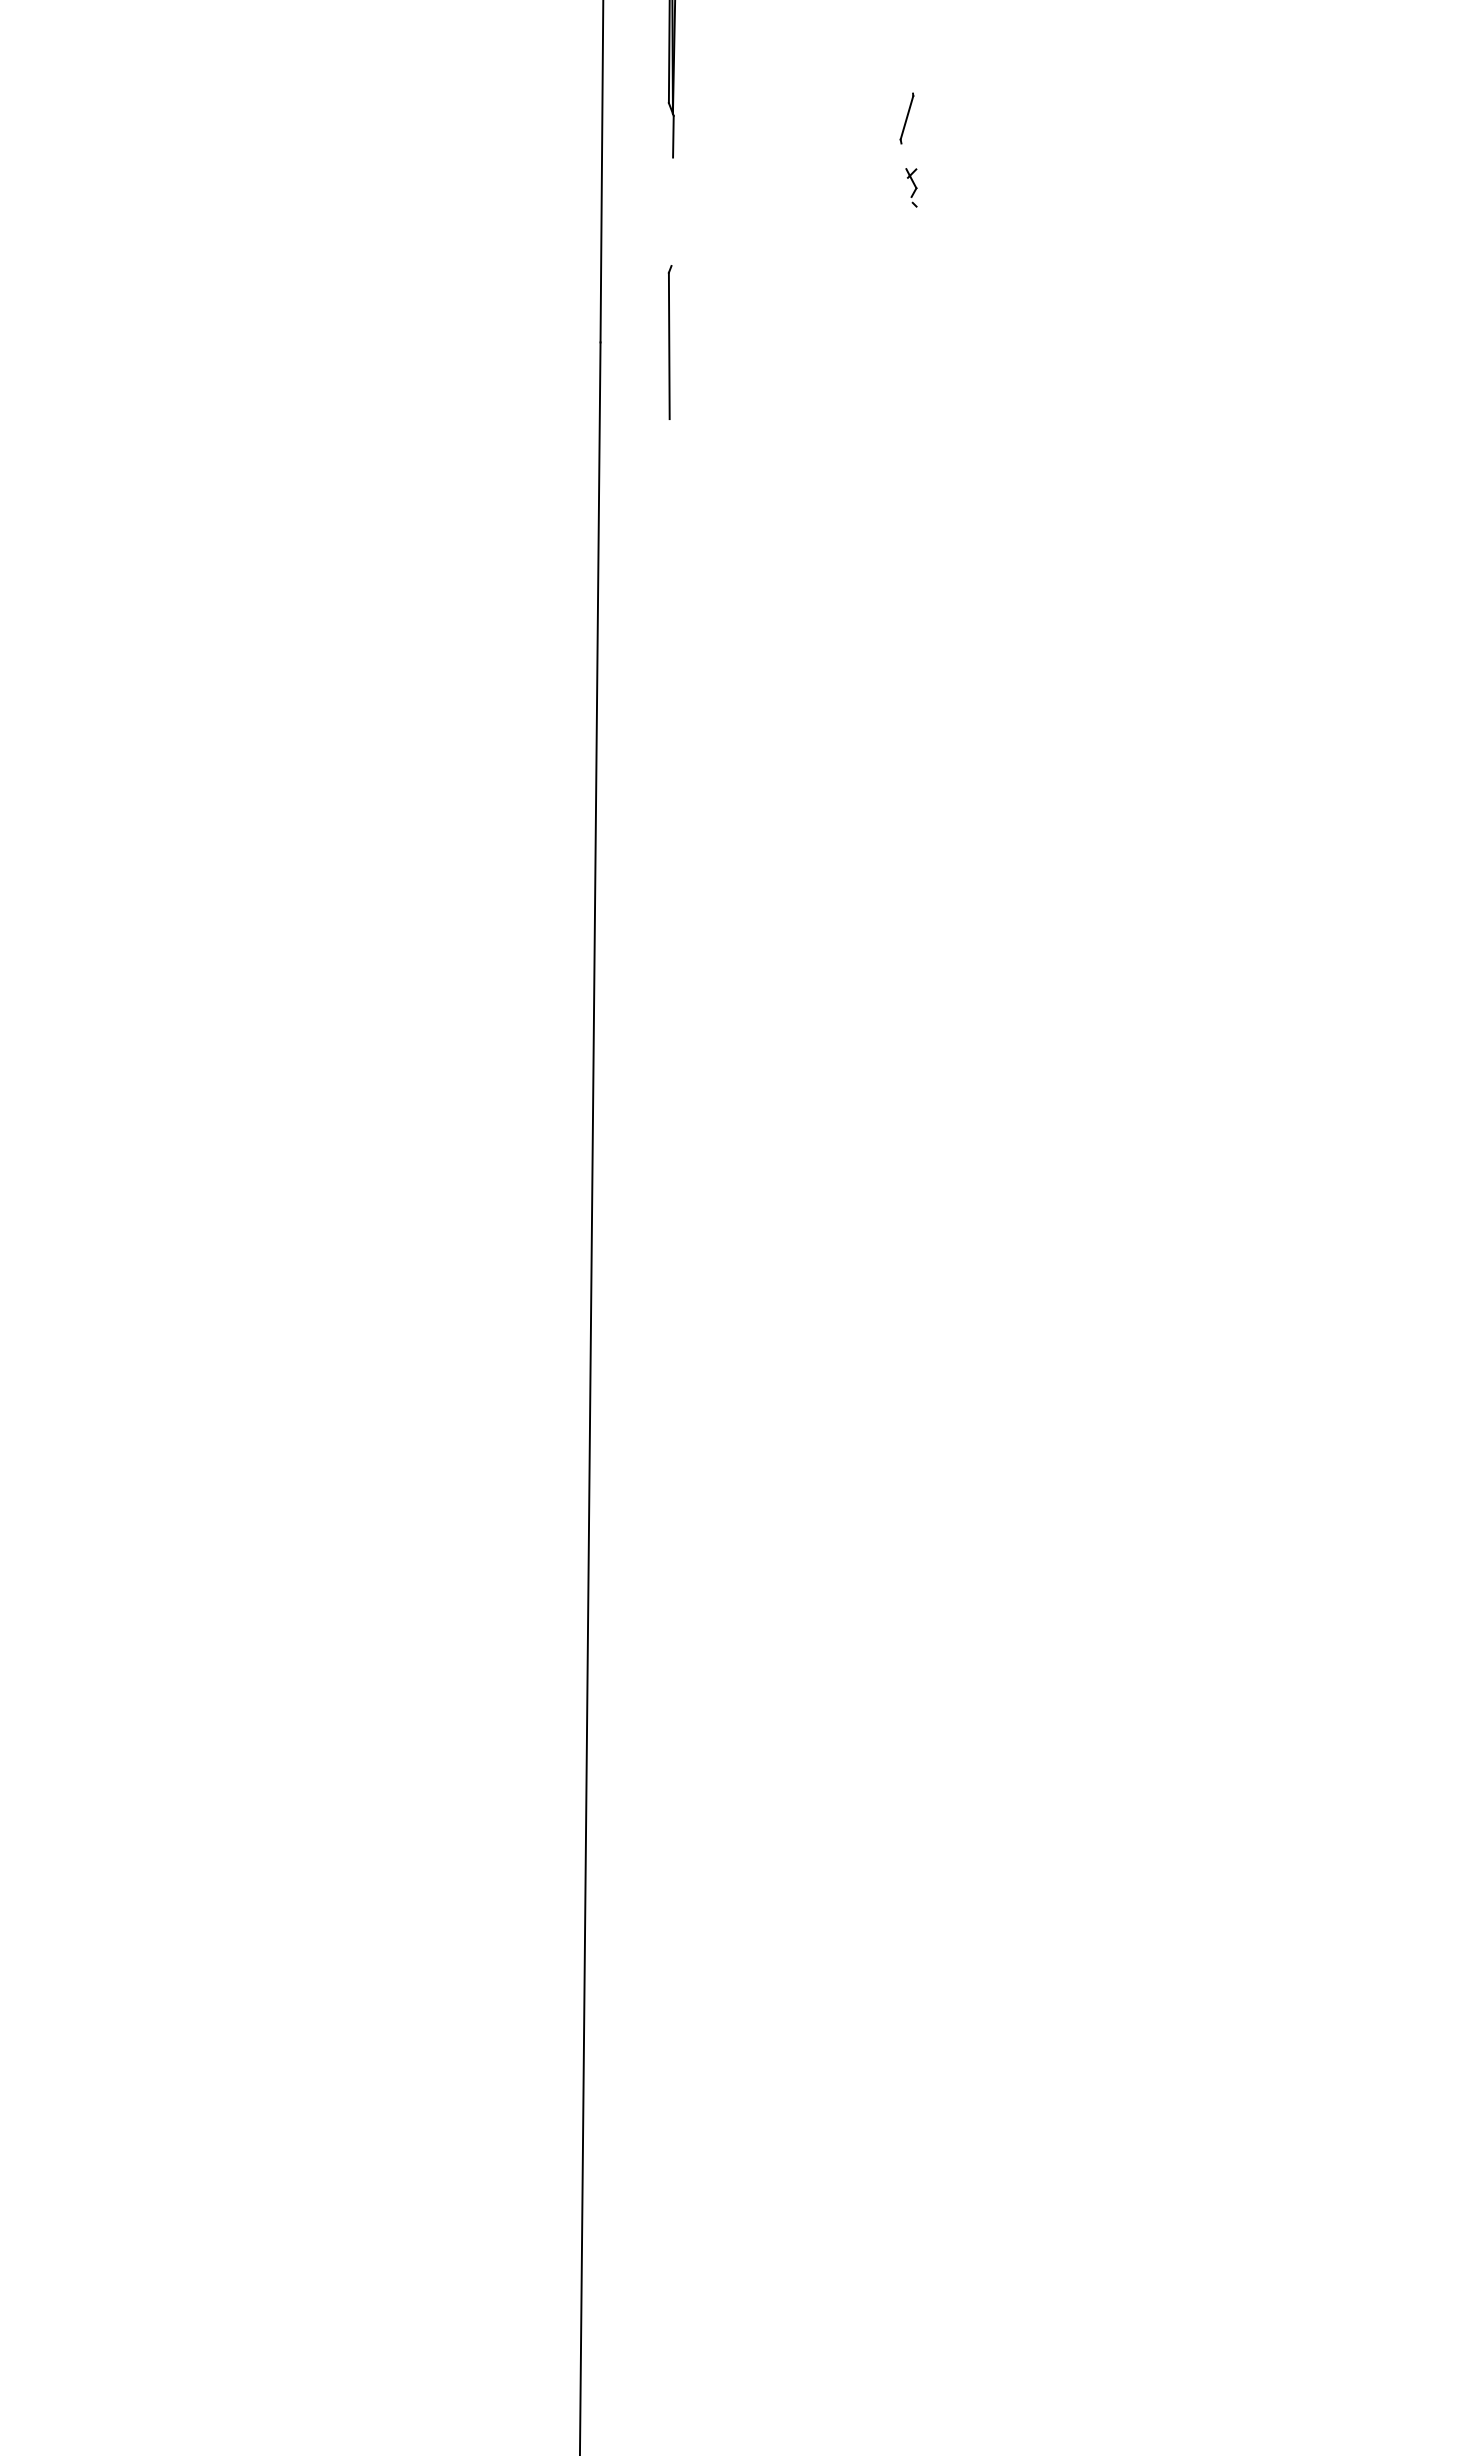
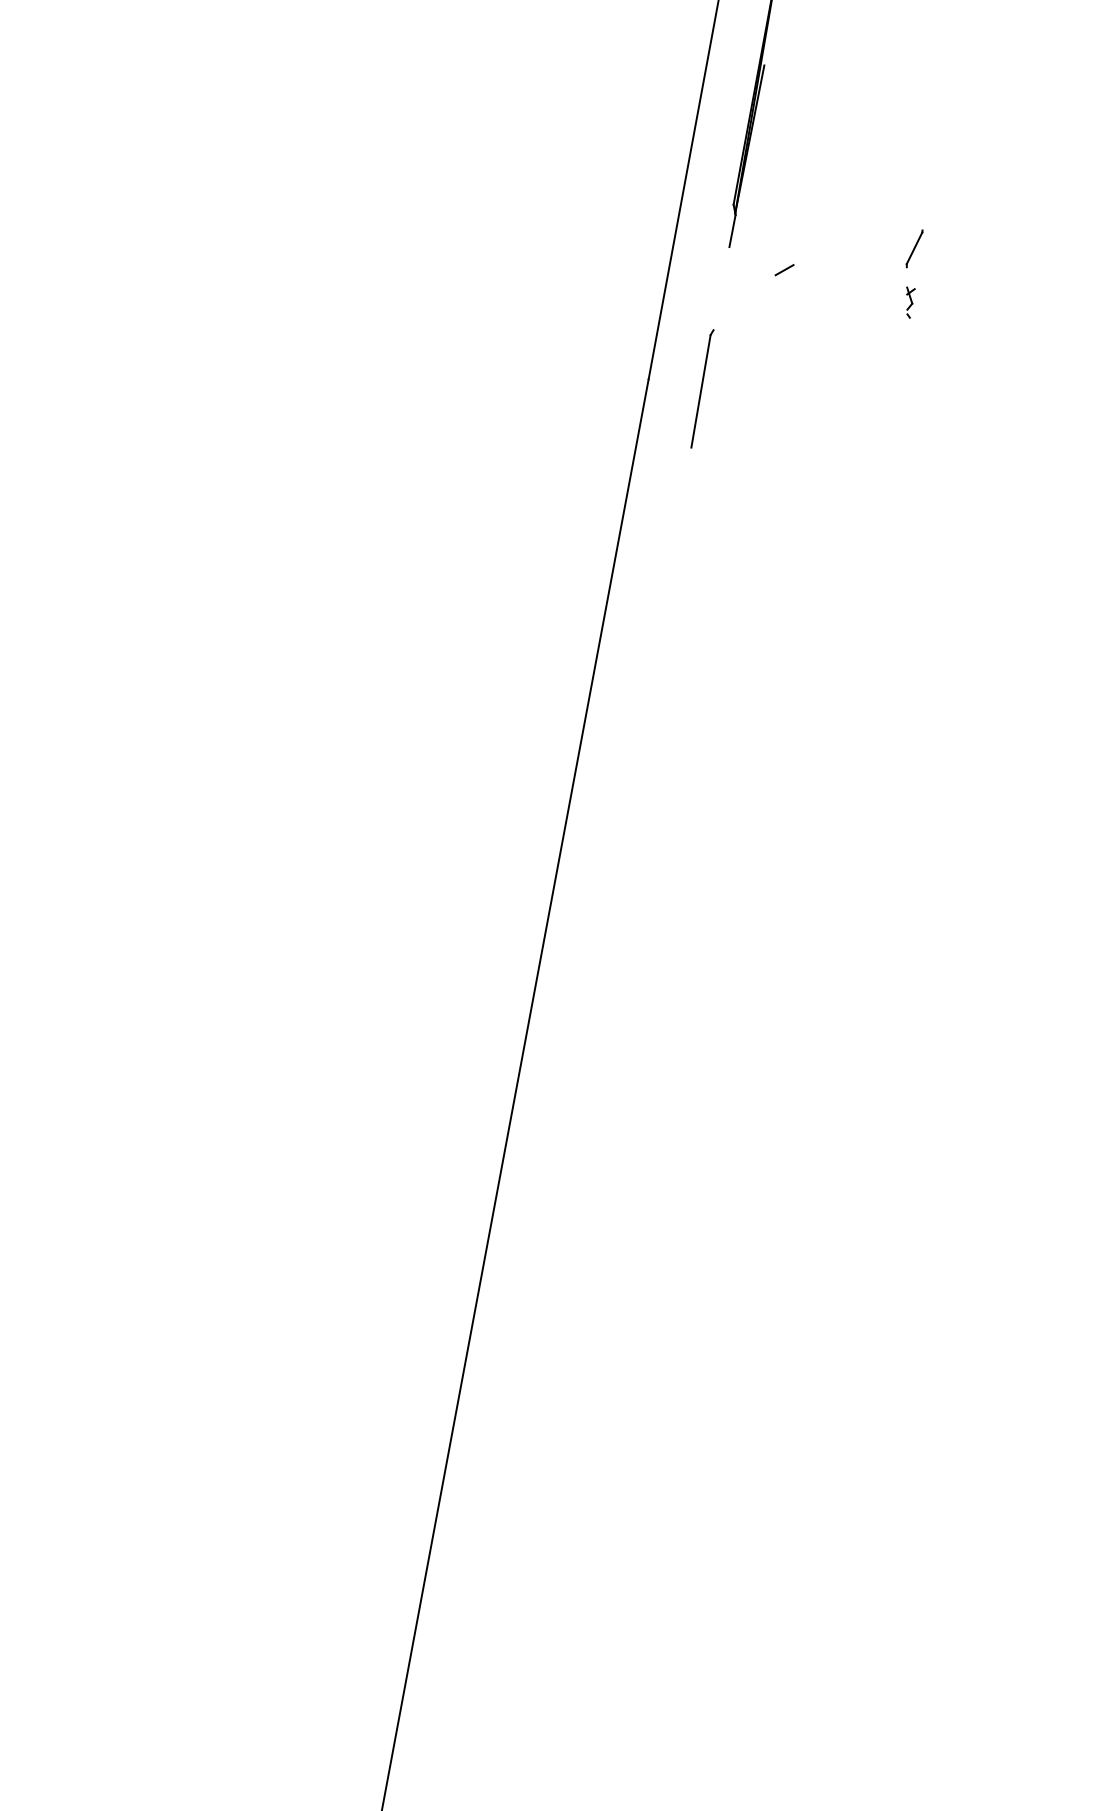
line: (747, 174) -> (784, 270), added

